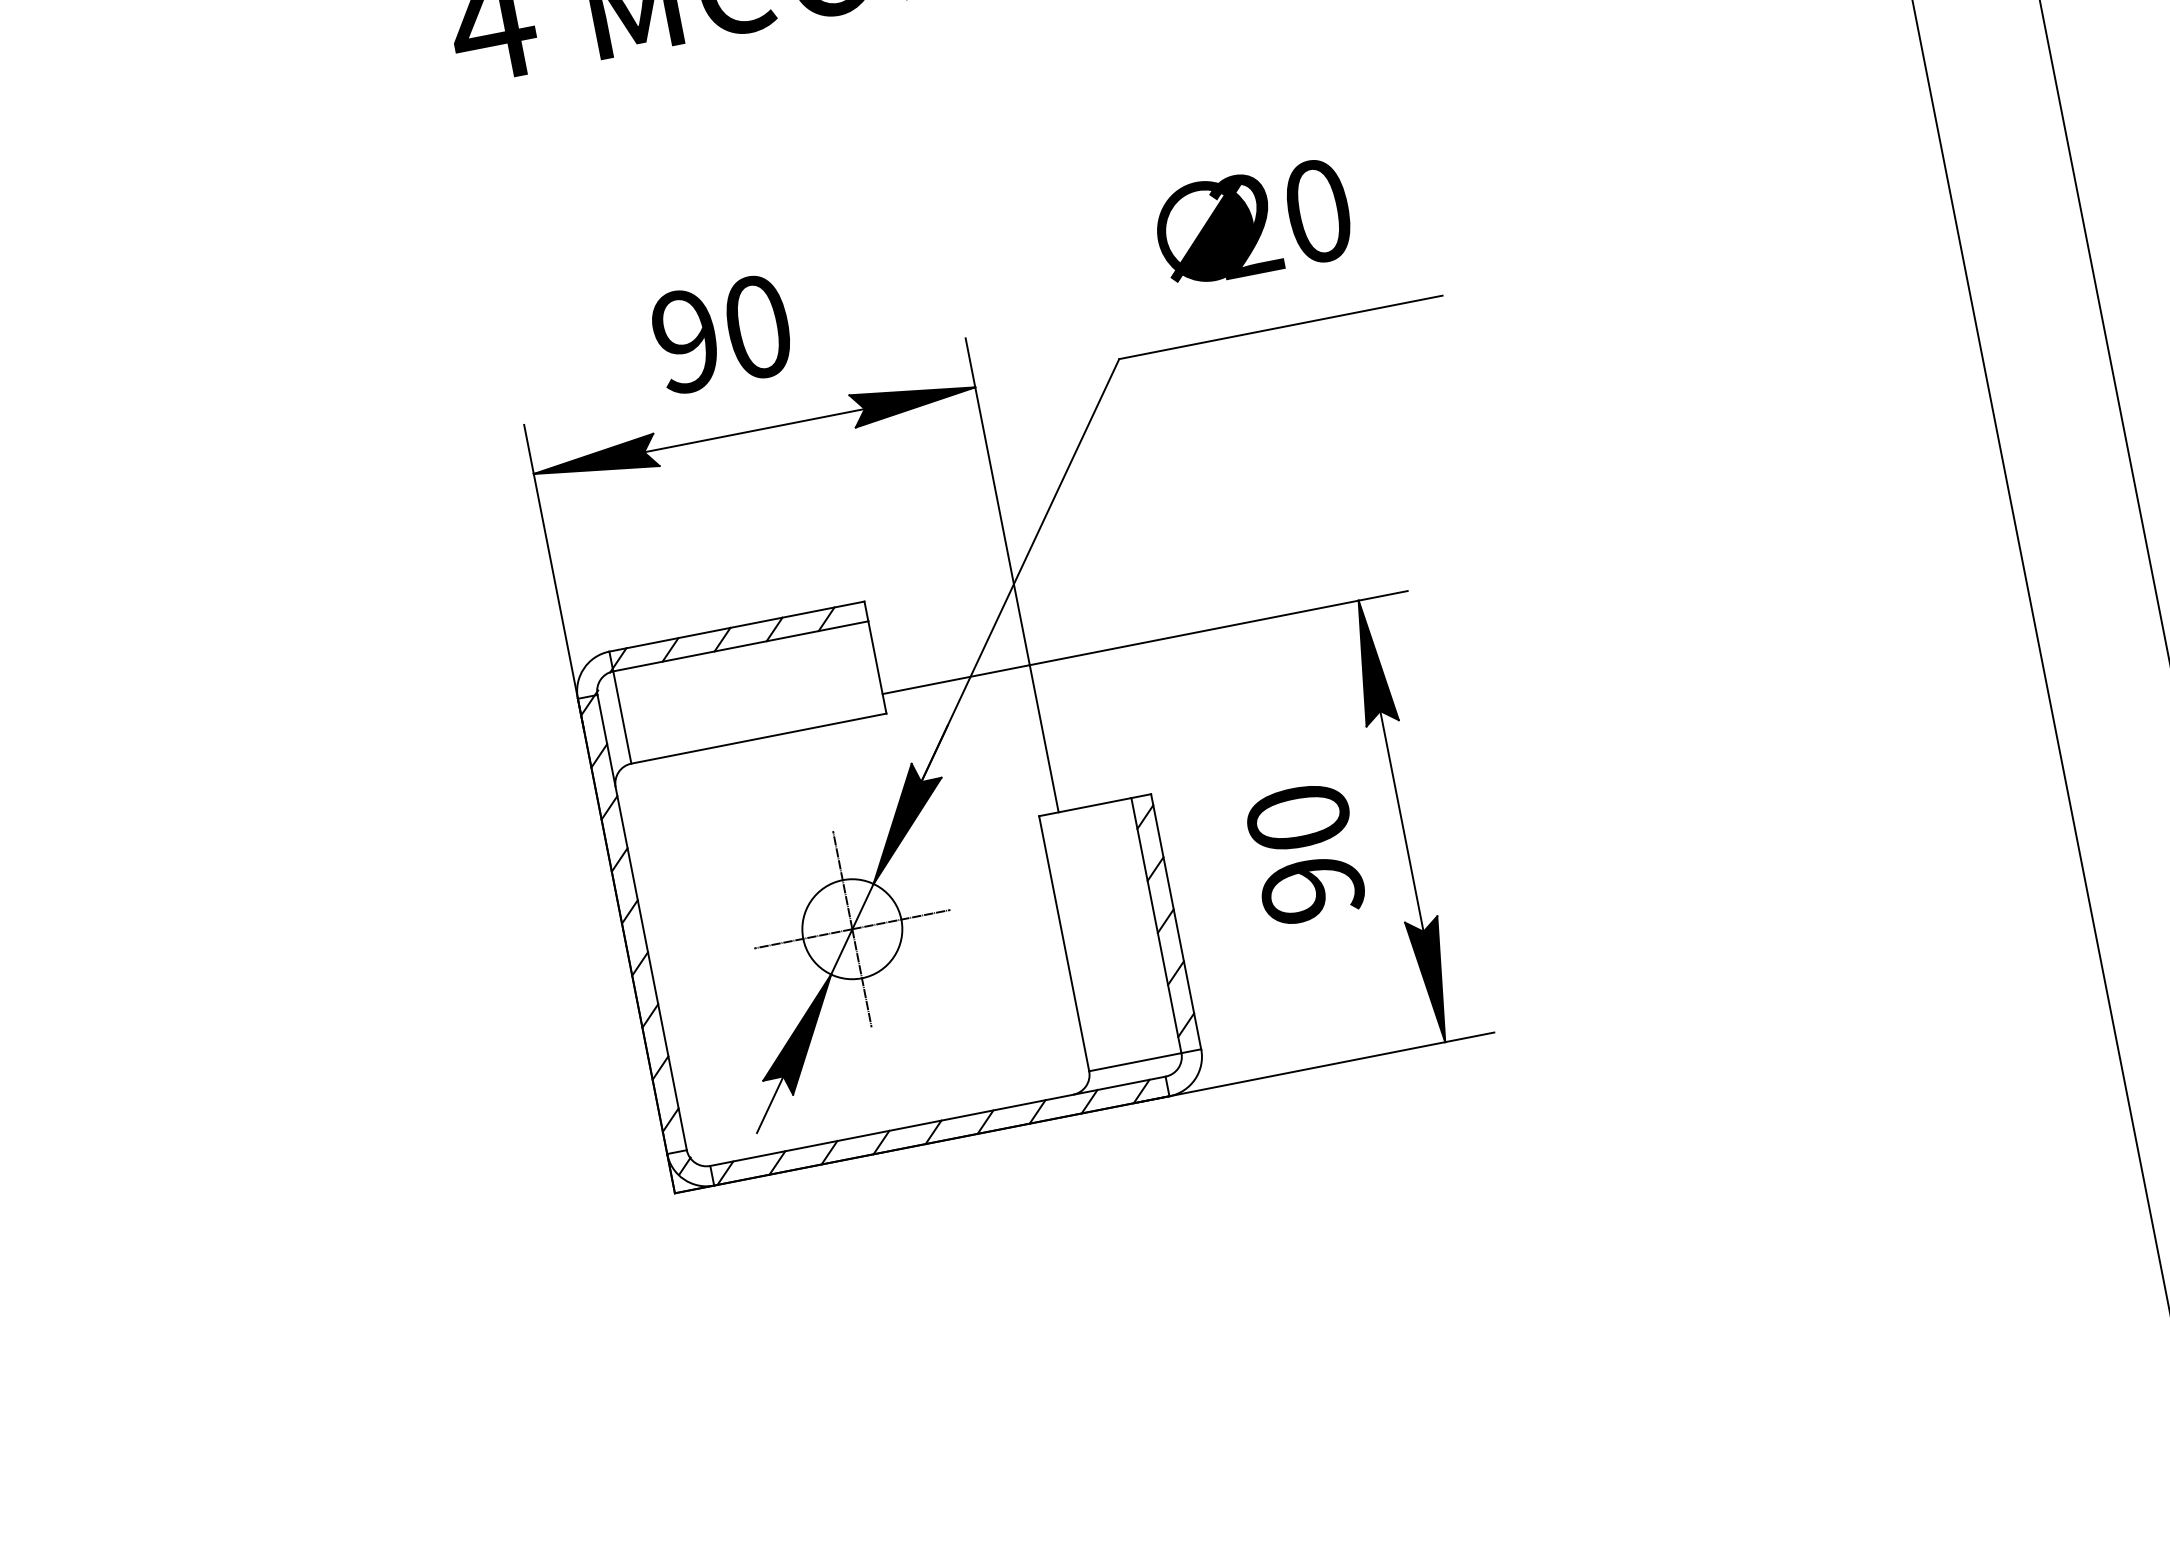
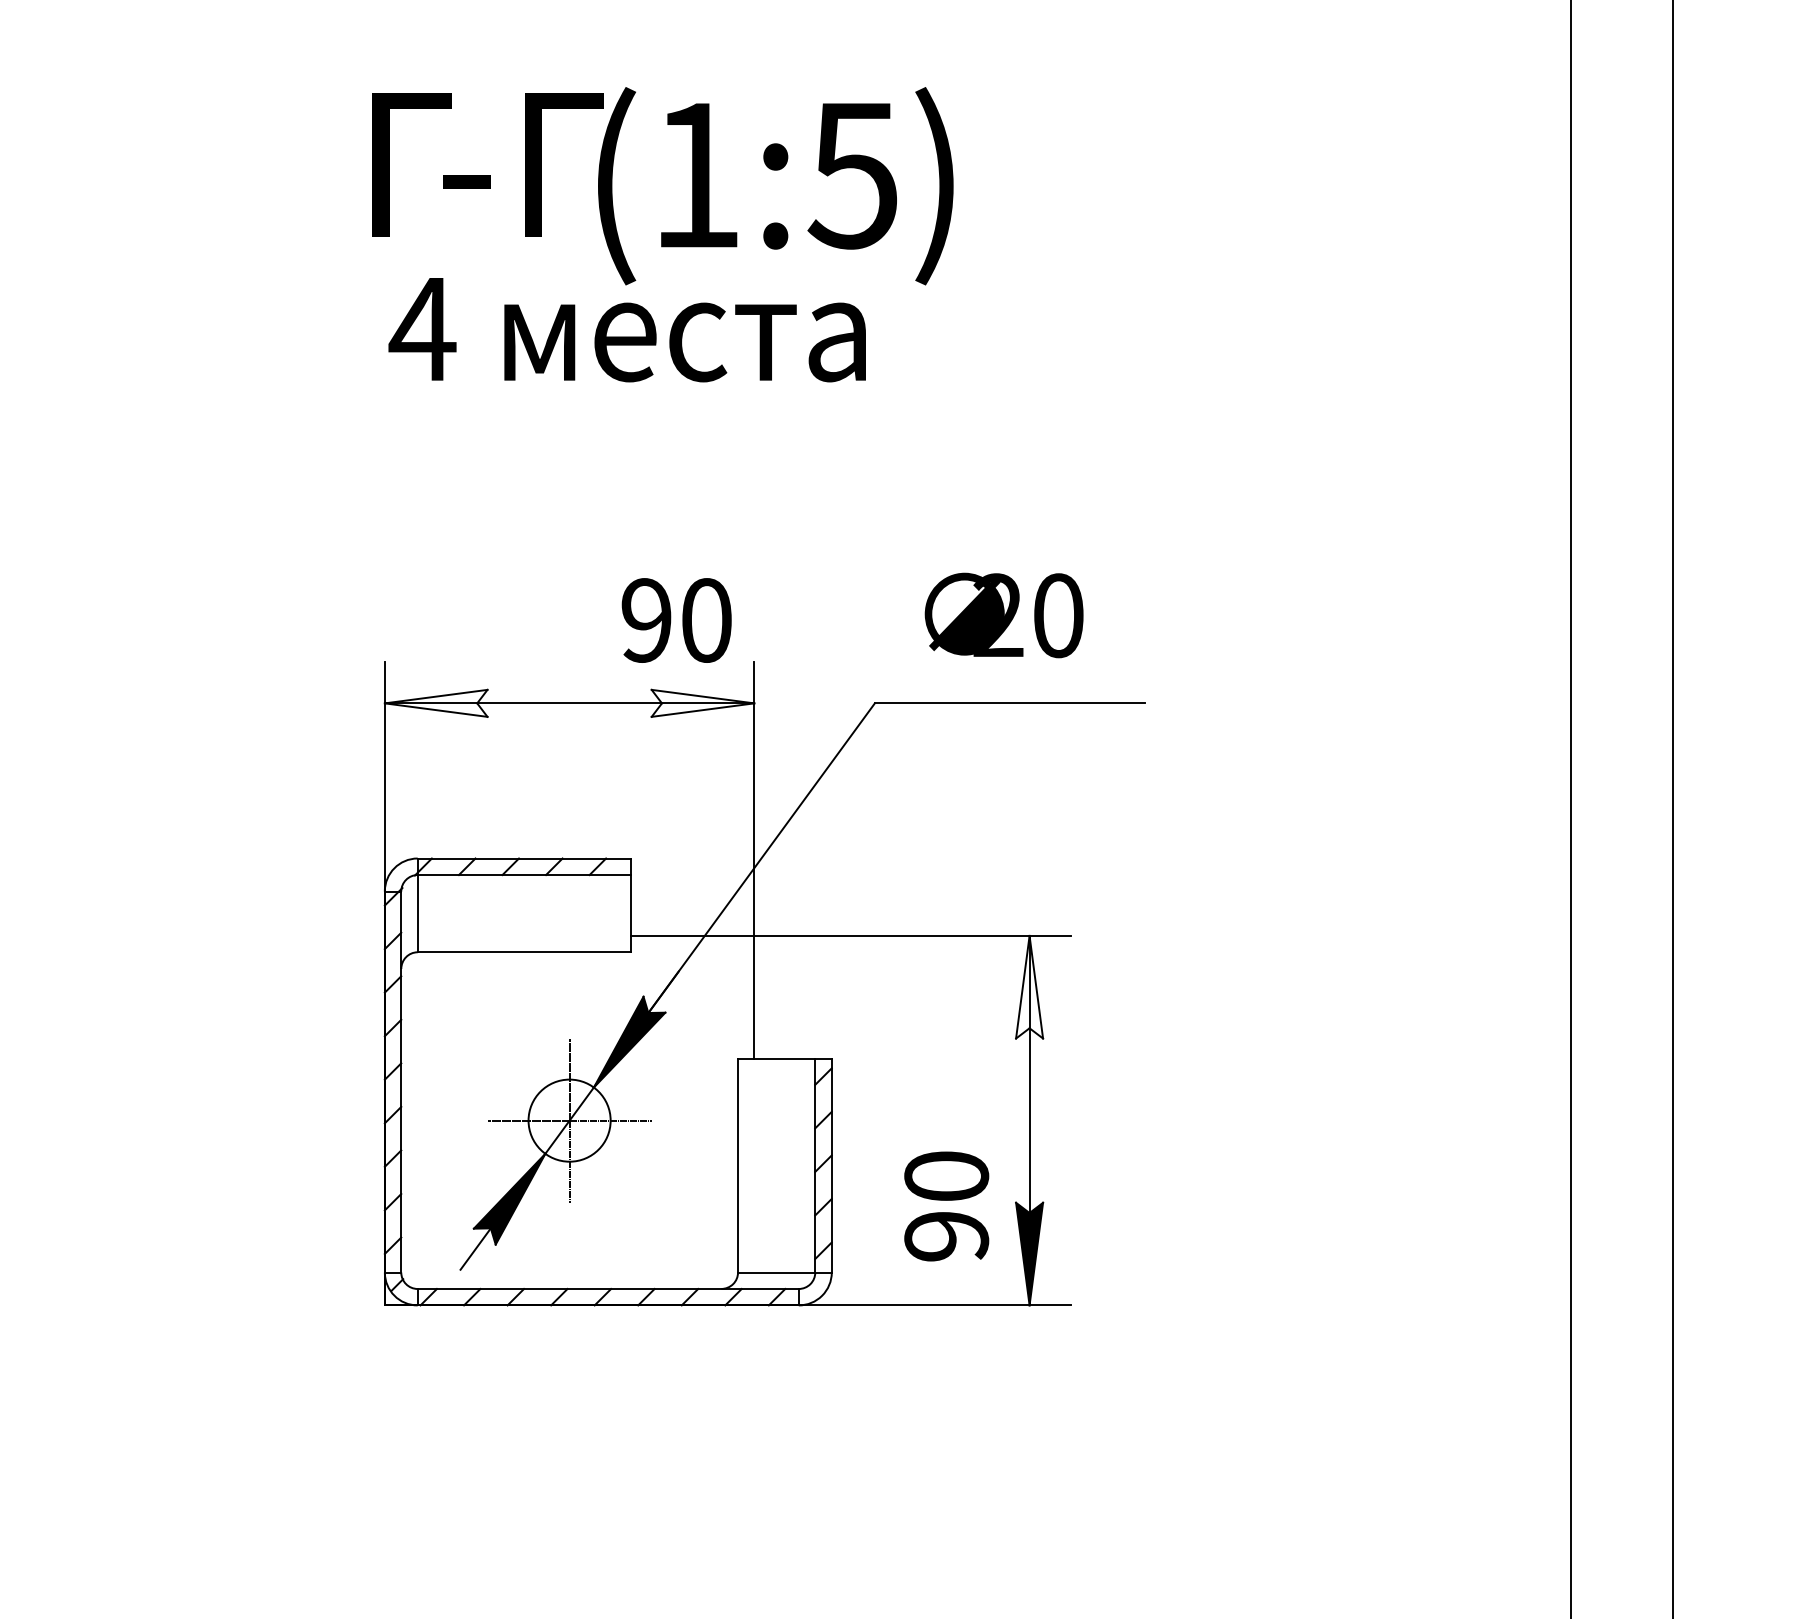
text: (721, 334) -> (676, 620), moved
fill: (913, 398) -> (702, 702), removed
fill: (594, 461) -> (435, 702), removed
fill: (1370, 661) -> (1029, 986), removed
text: (1305, 853) -> (946, 1206), moved

